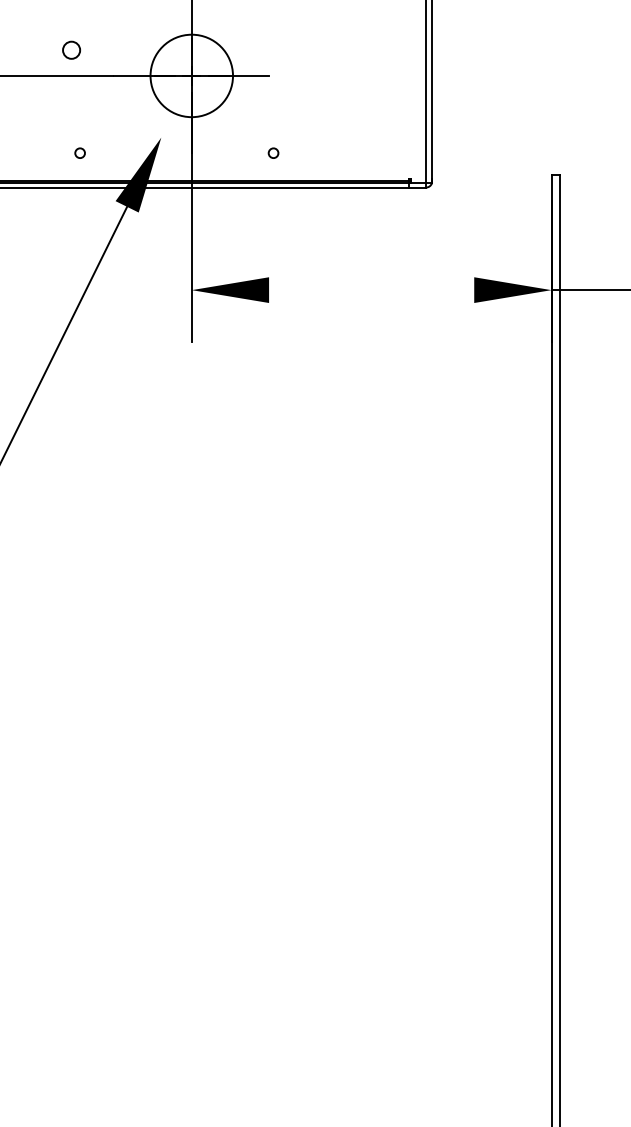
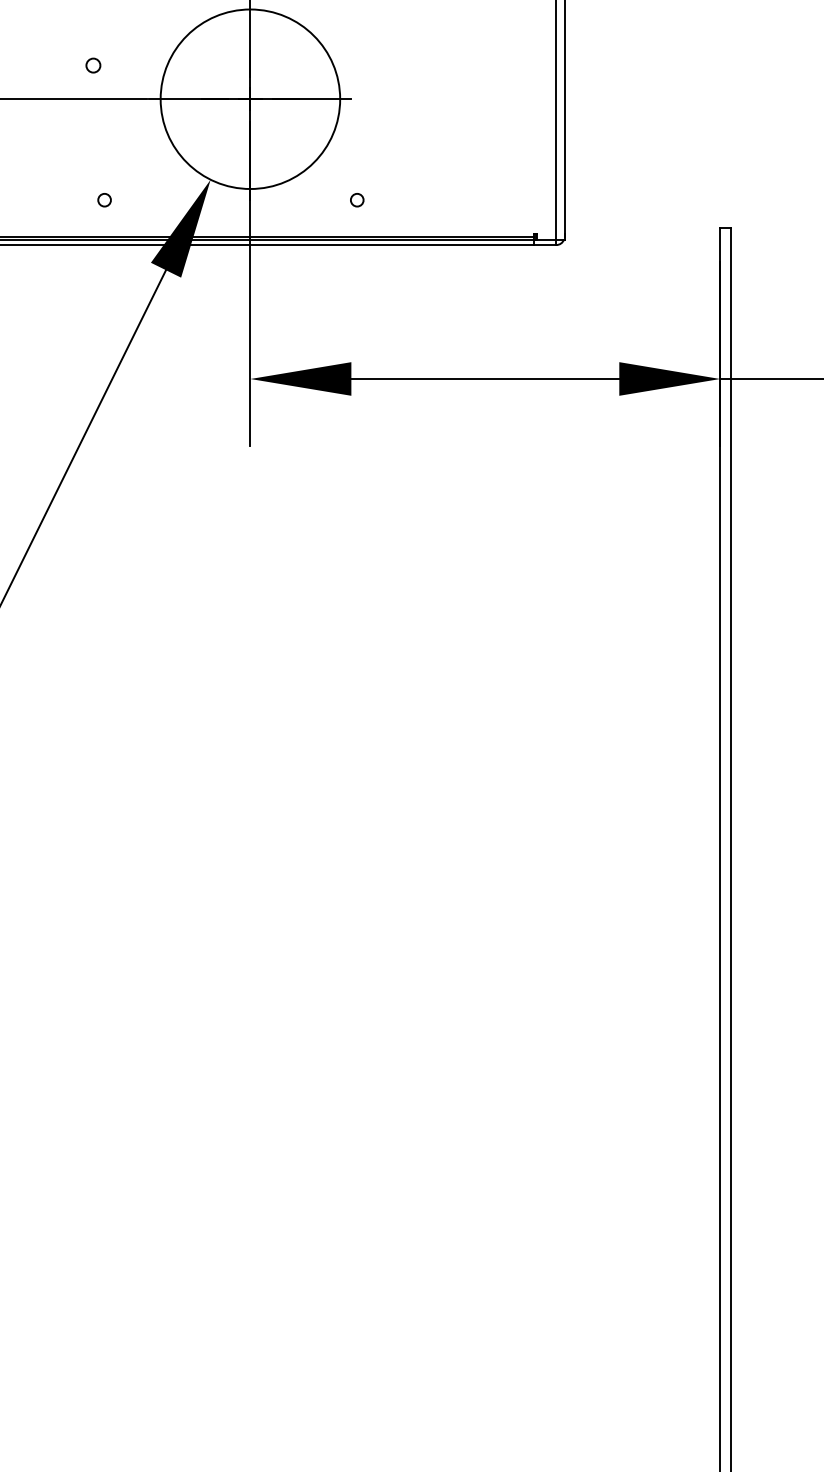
circle: (71, 49) -> (93, 64), size x0.62
circle: (191, 75) -> (250, 98), size x1.67
line: (371, 290) -> (485, 379), added

